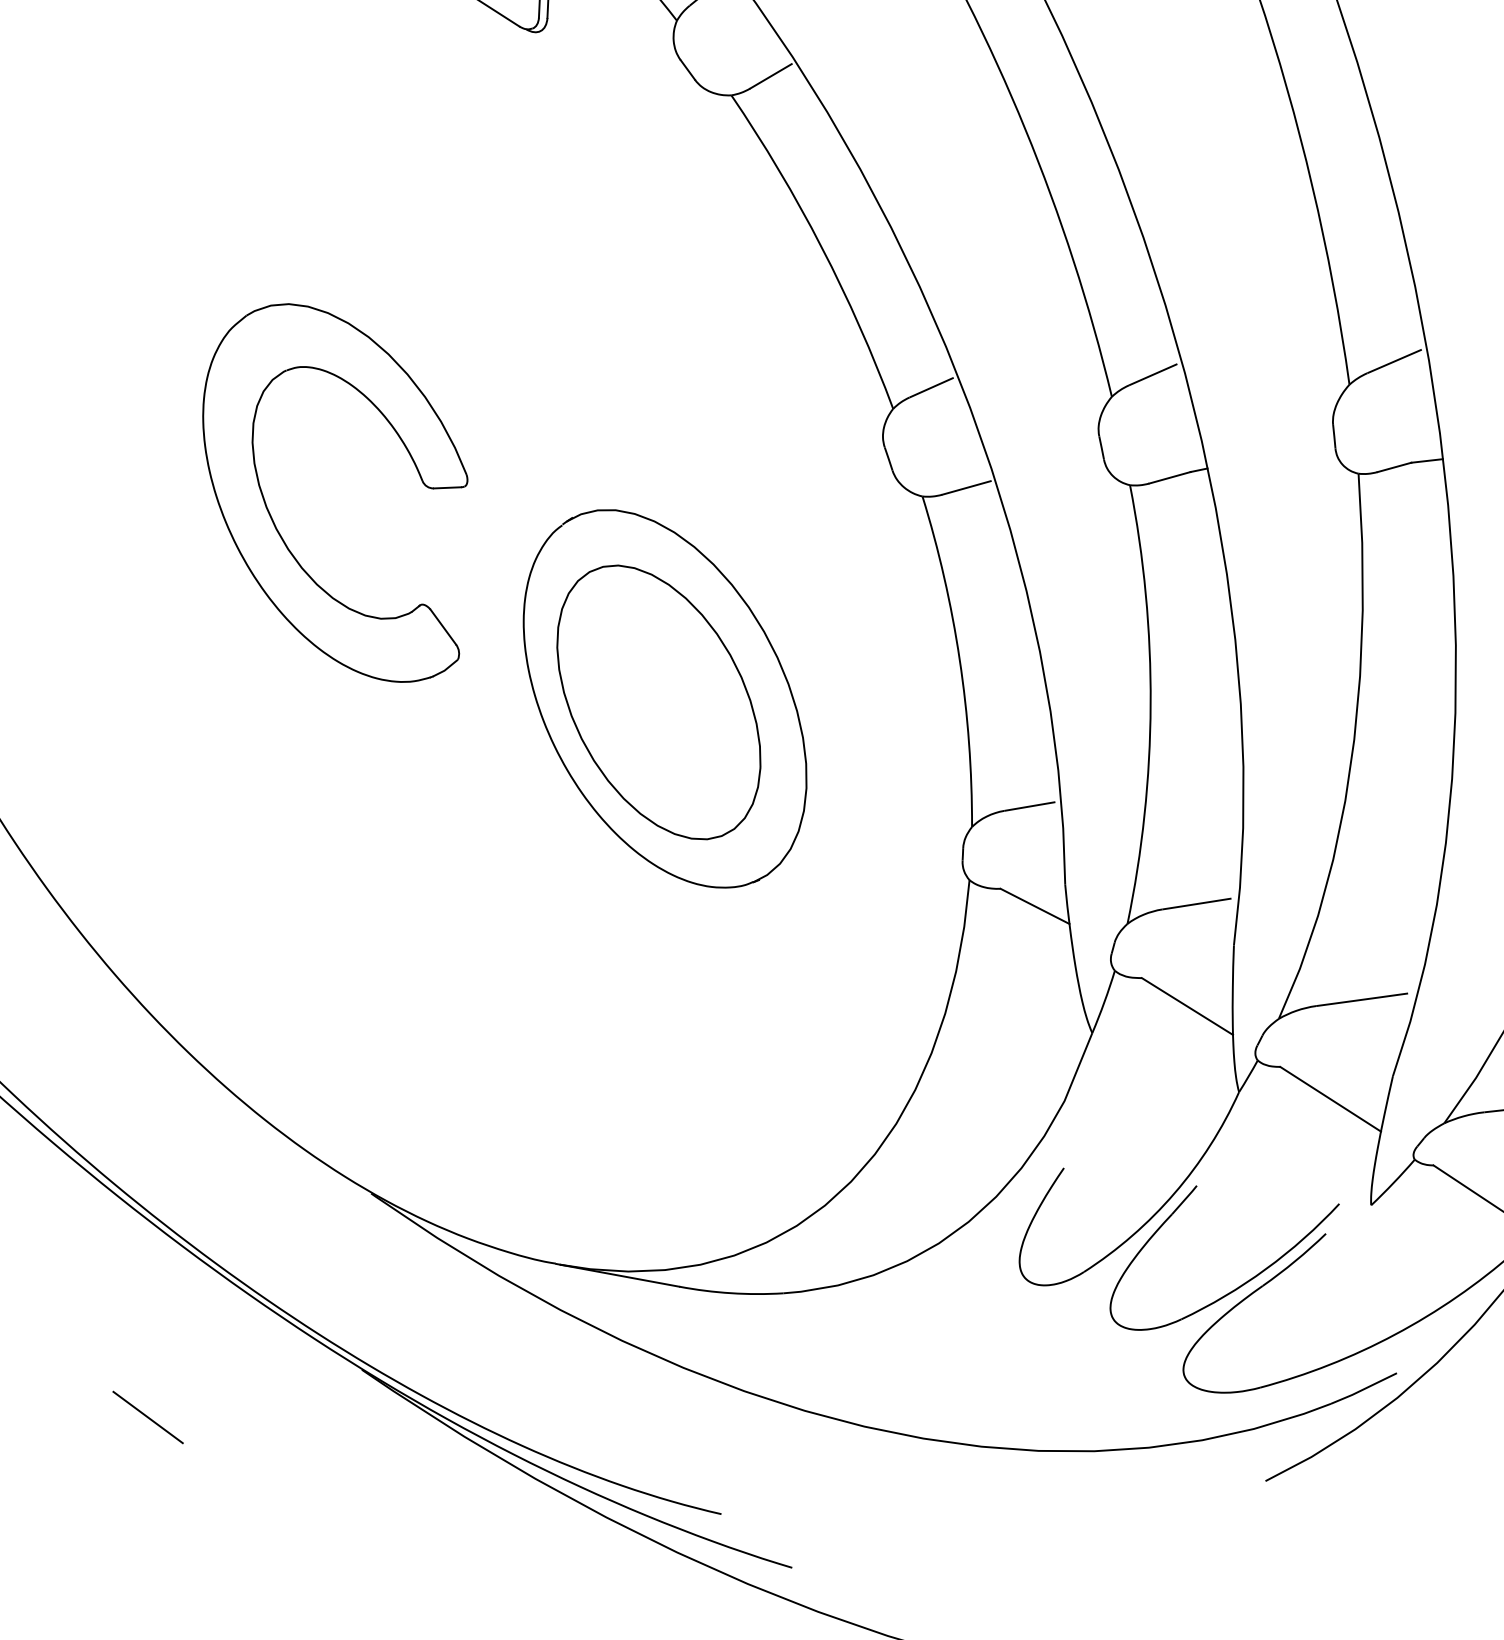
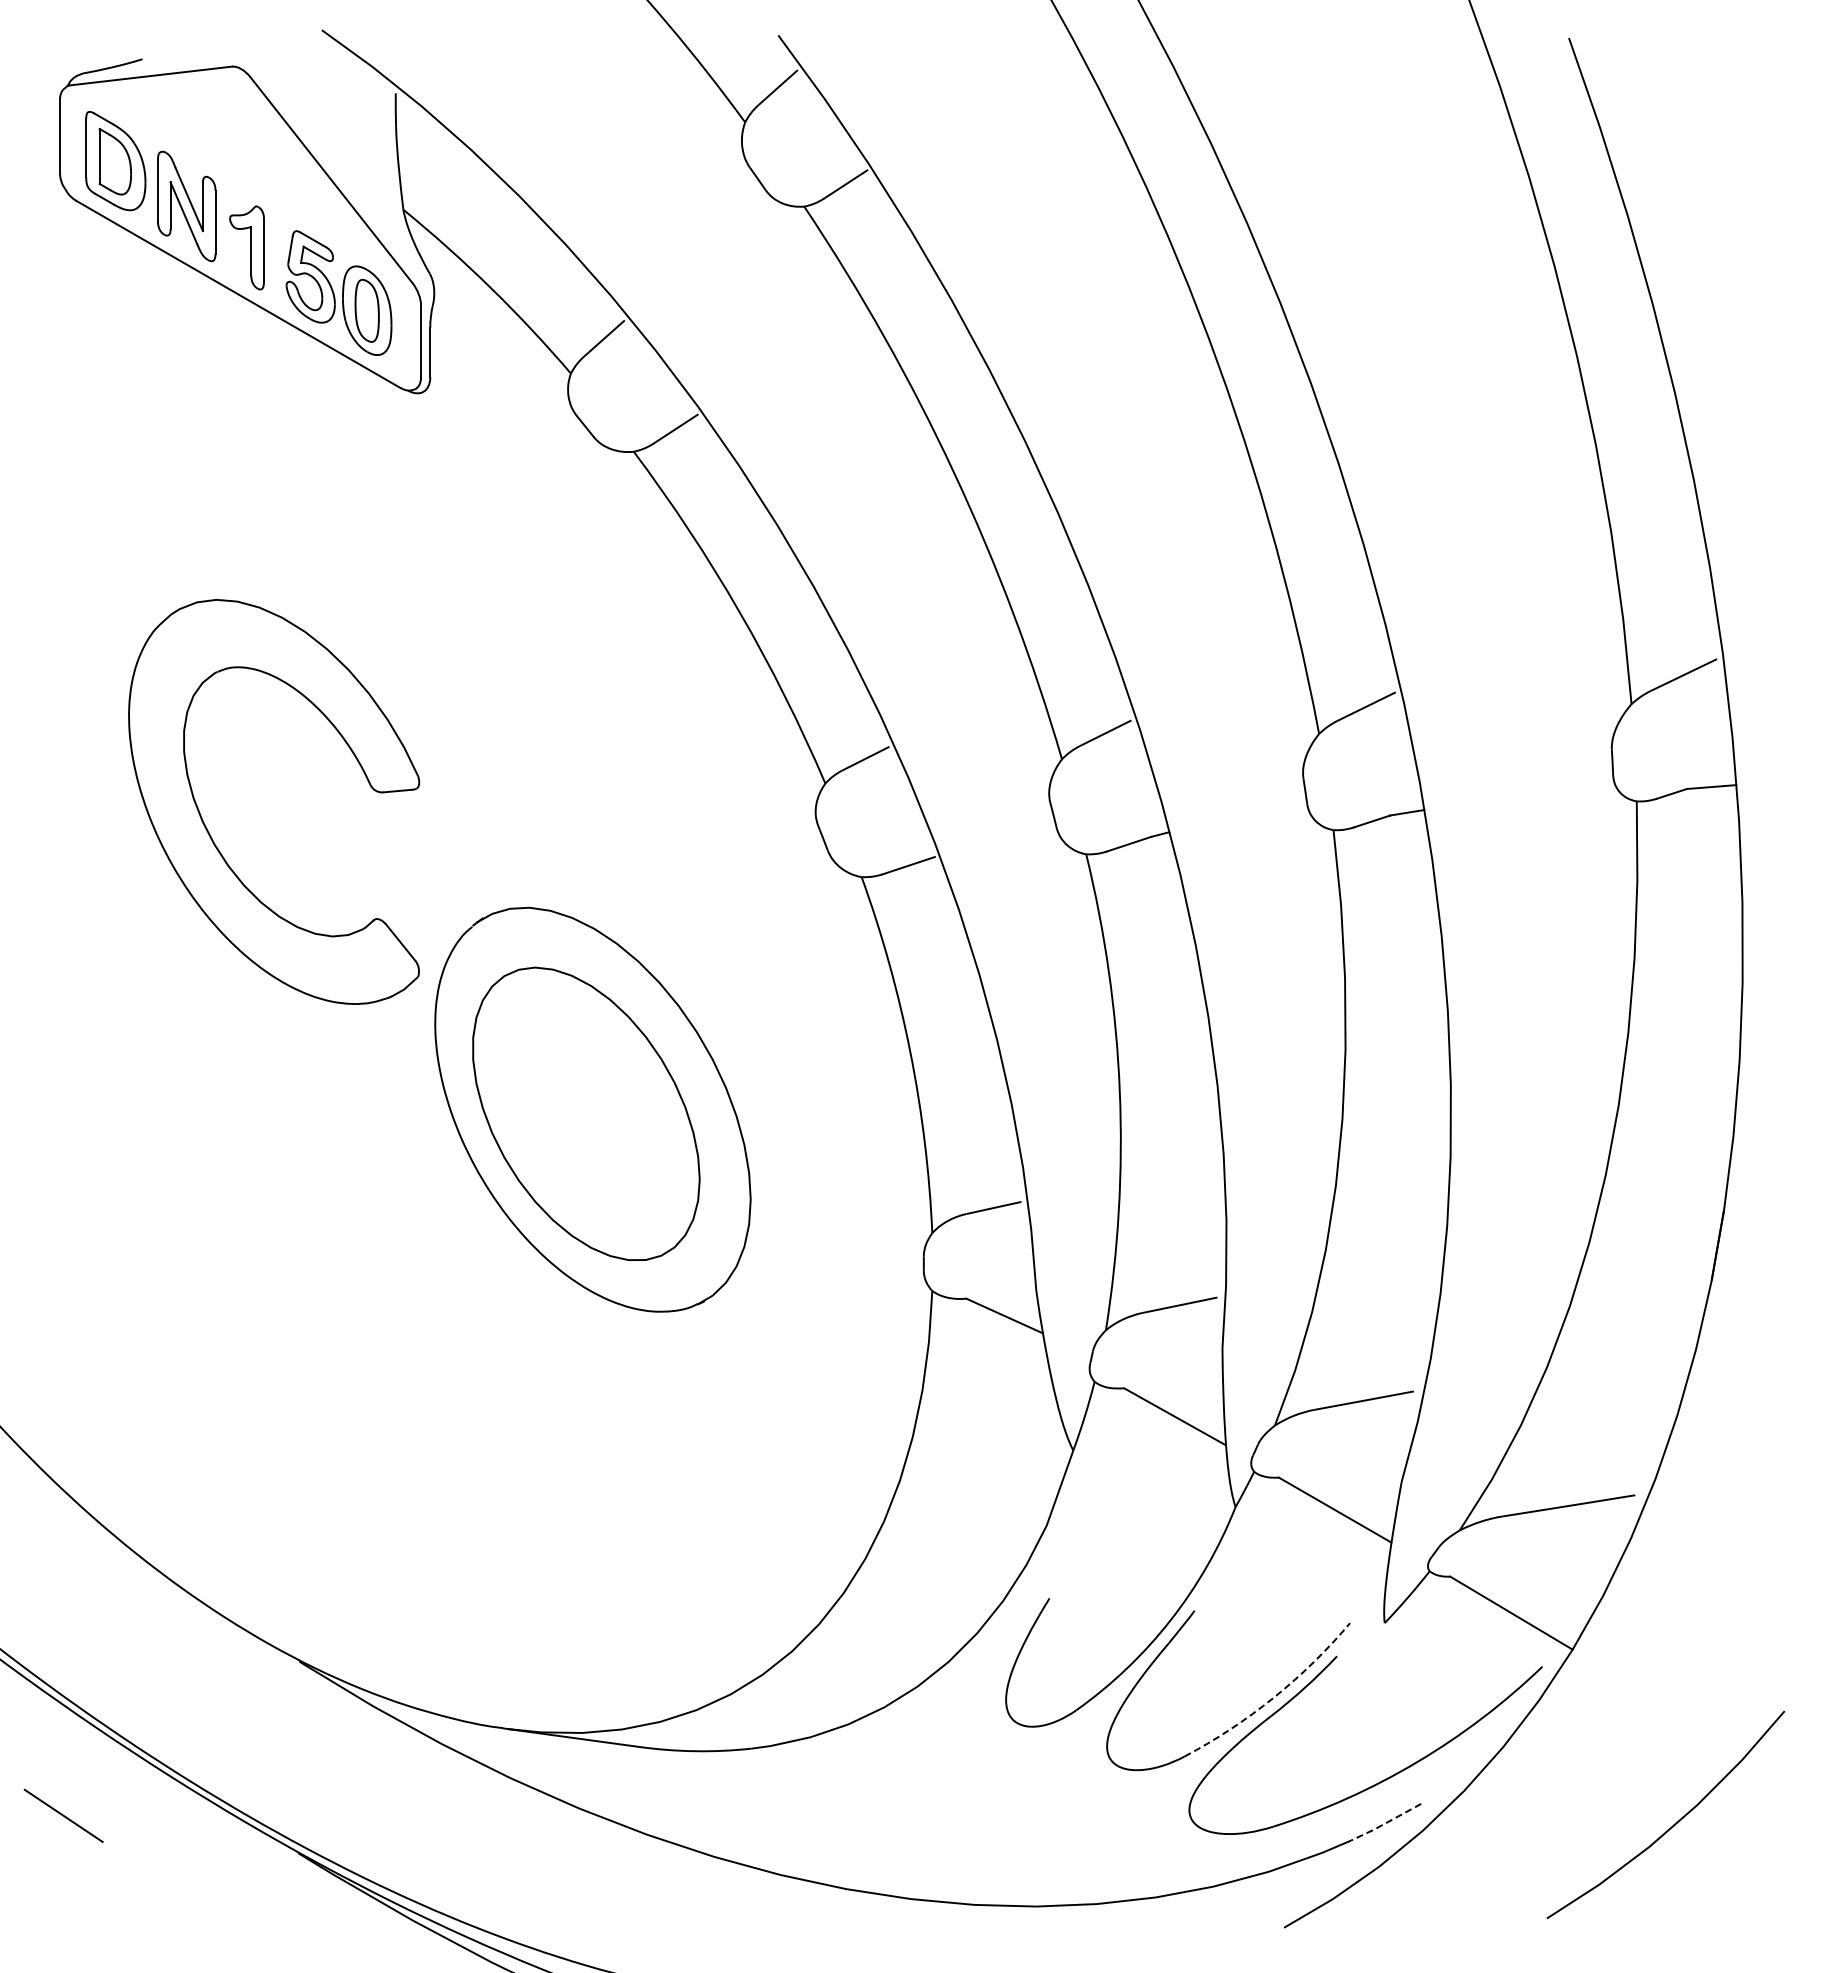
part: (273, 519) -> (210, 834), moved
arc: (1265, 1268) -> (1273, 1697), solid -> dashed
line: (1363, 1389) -> (1385, 1823), solid -> dashed
line: (147, 1417) -> (63, 1815), moved

